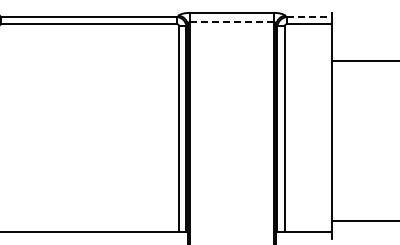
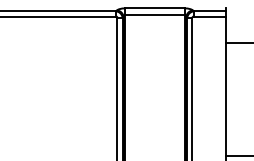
line: (309, 17) -> (210, 11), dashed -> solid
line: (231, 22) -> (154, 15), dashed -> solid

